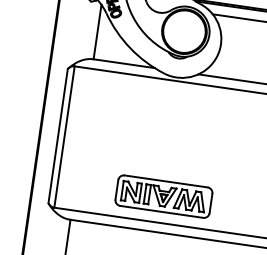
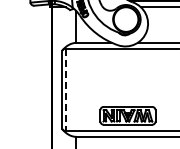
line: (65, 138) -> (66, 90), solid -> dashed

